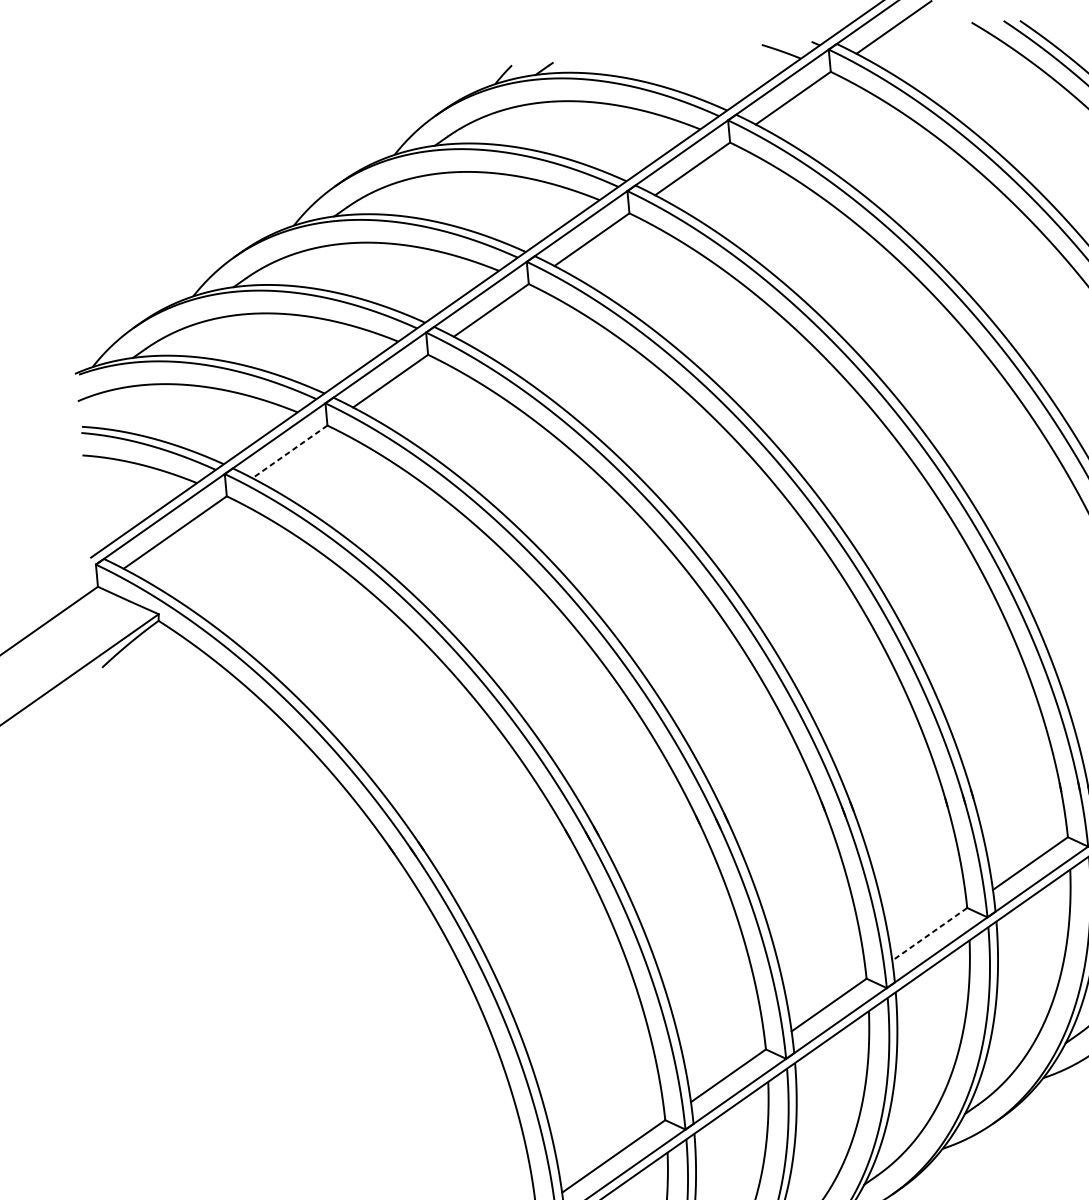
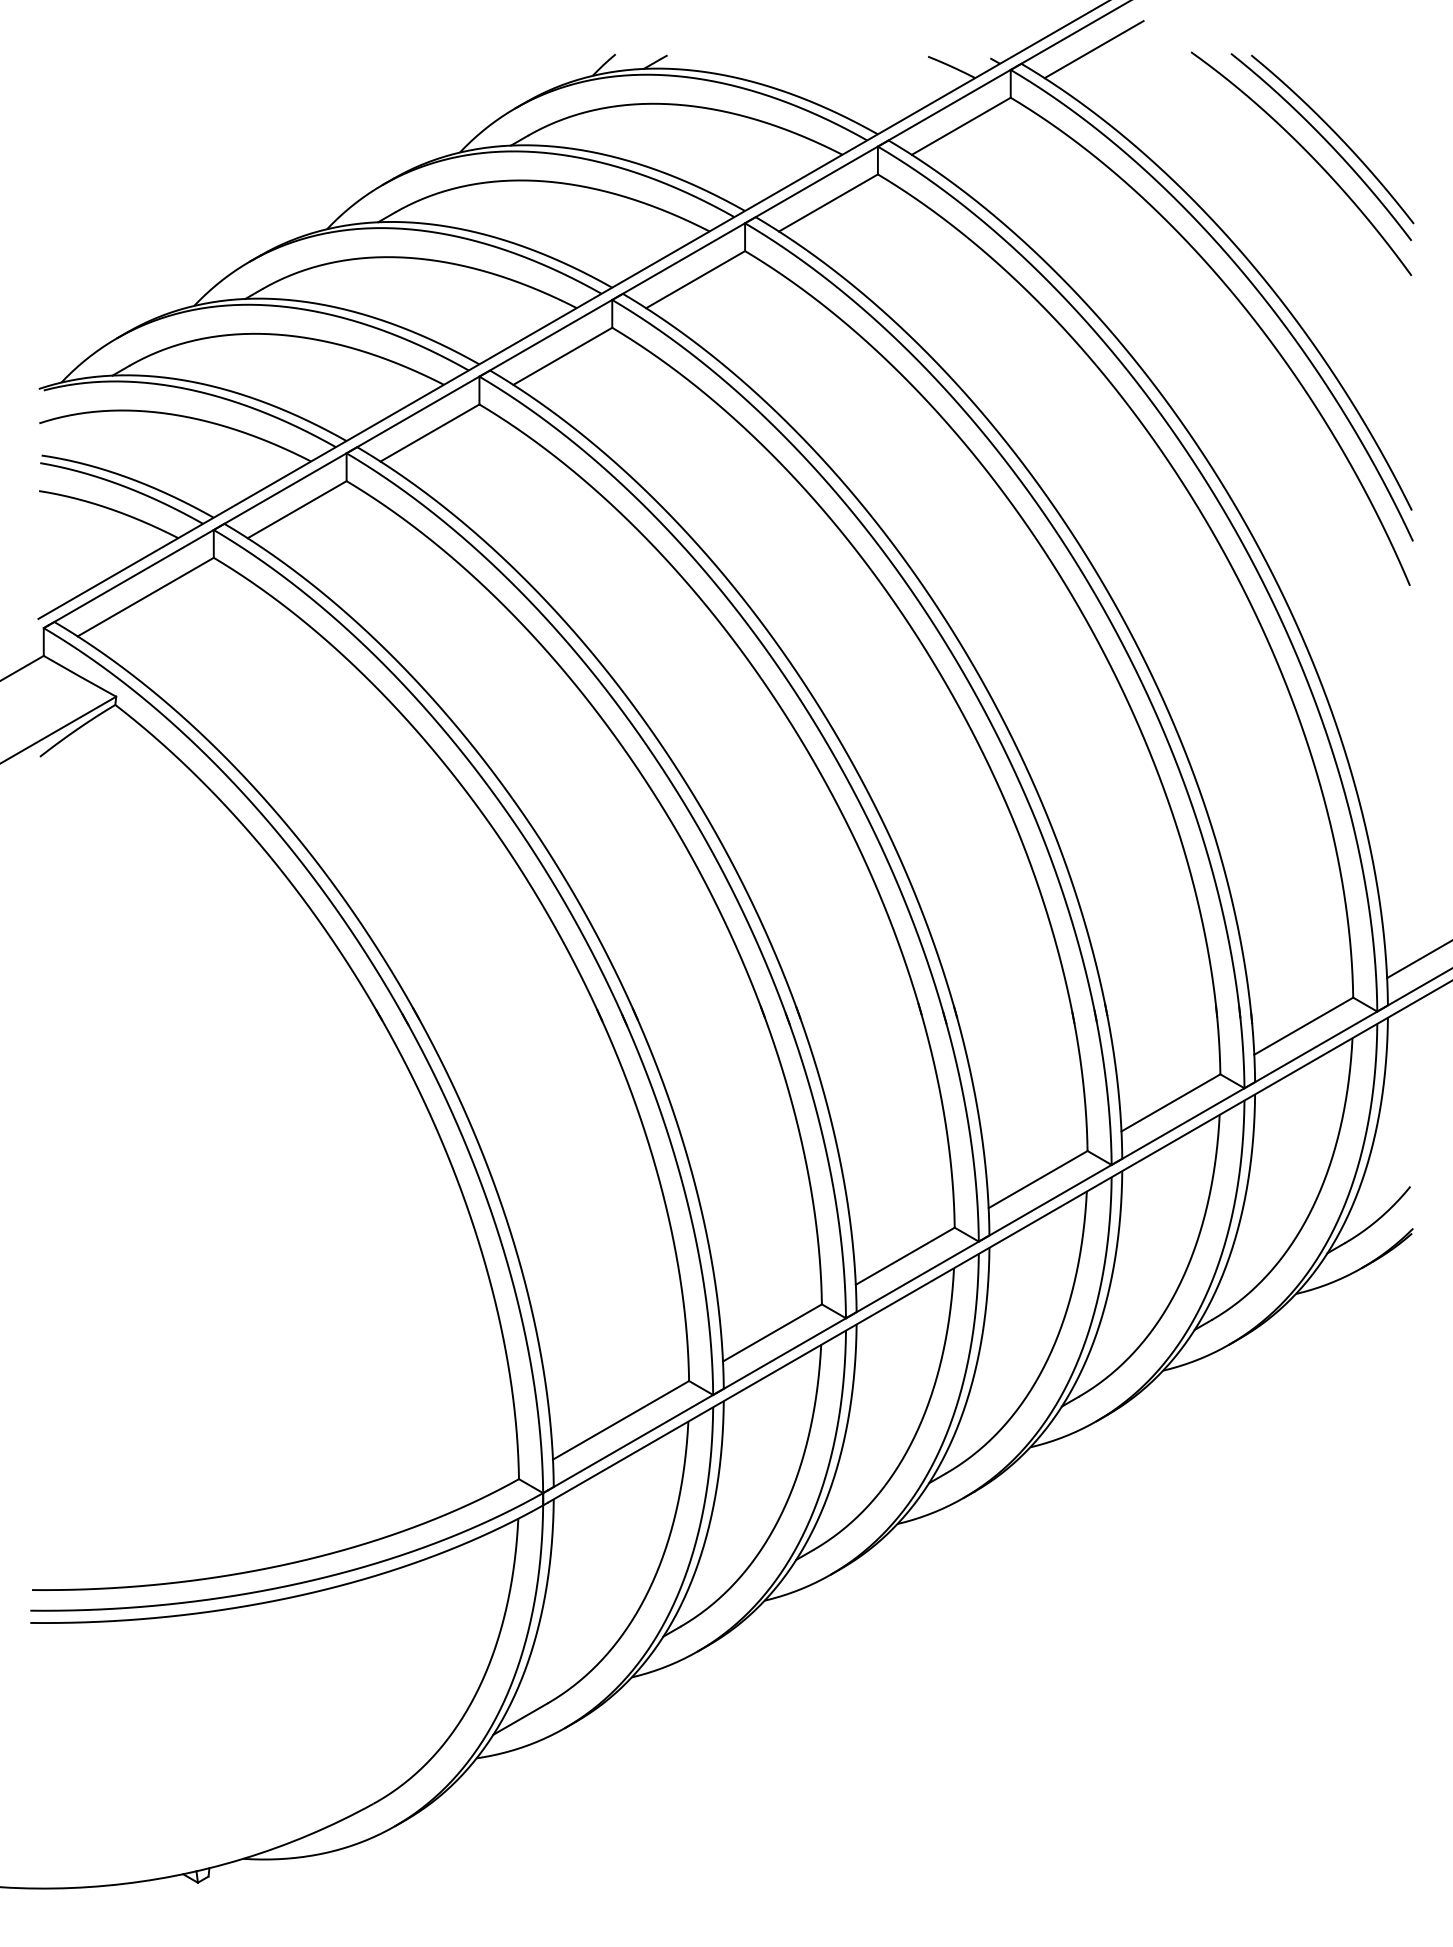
line: (289, 451) -> (296, 509), dashed -> solid
line: (929, 934) -> (1037, 1179), dashed -> solid

